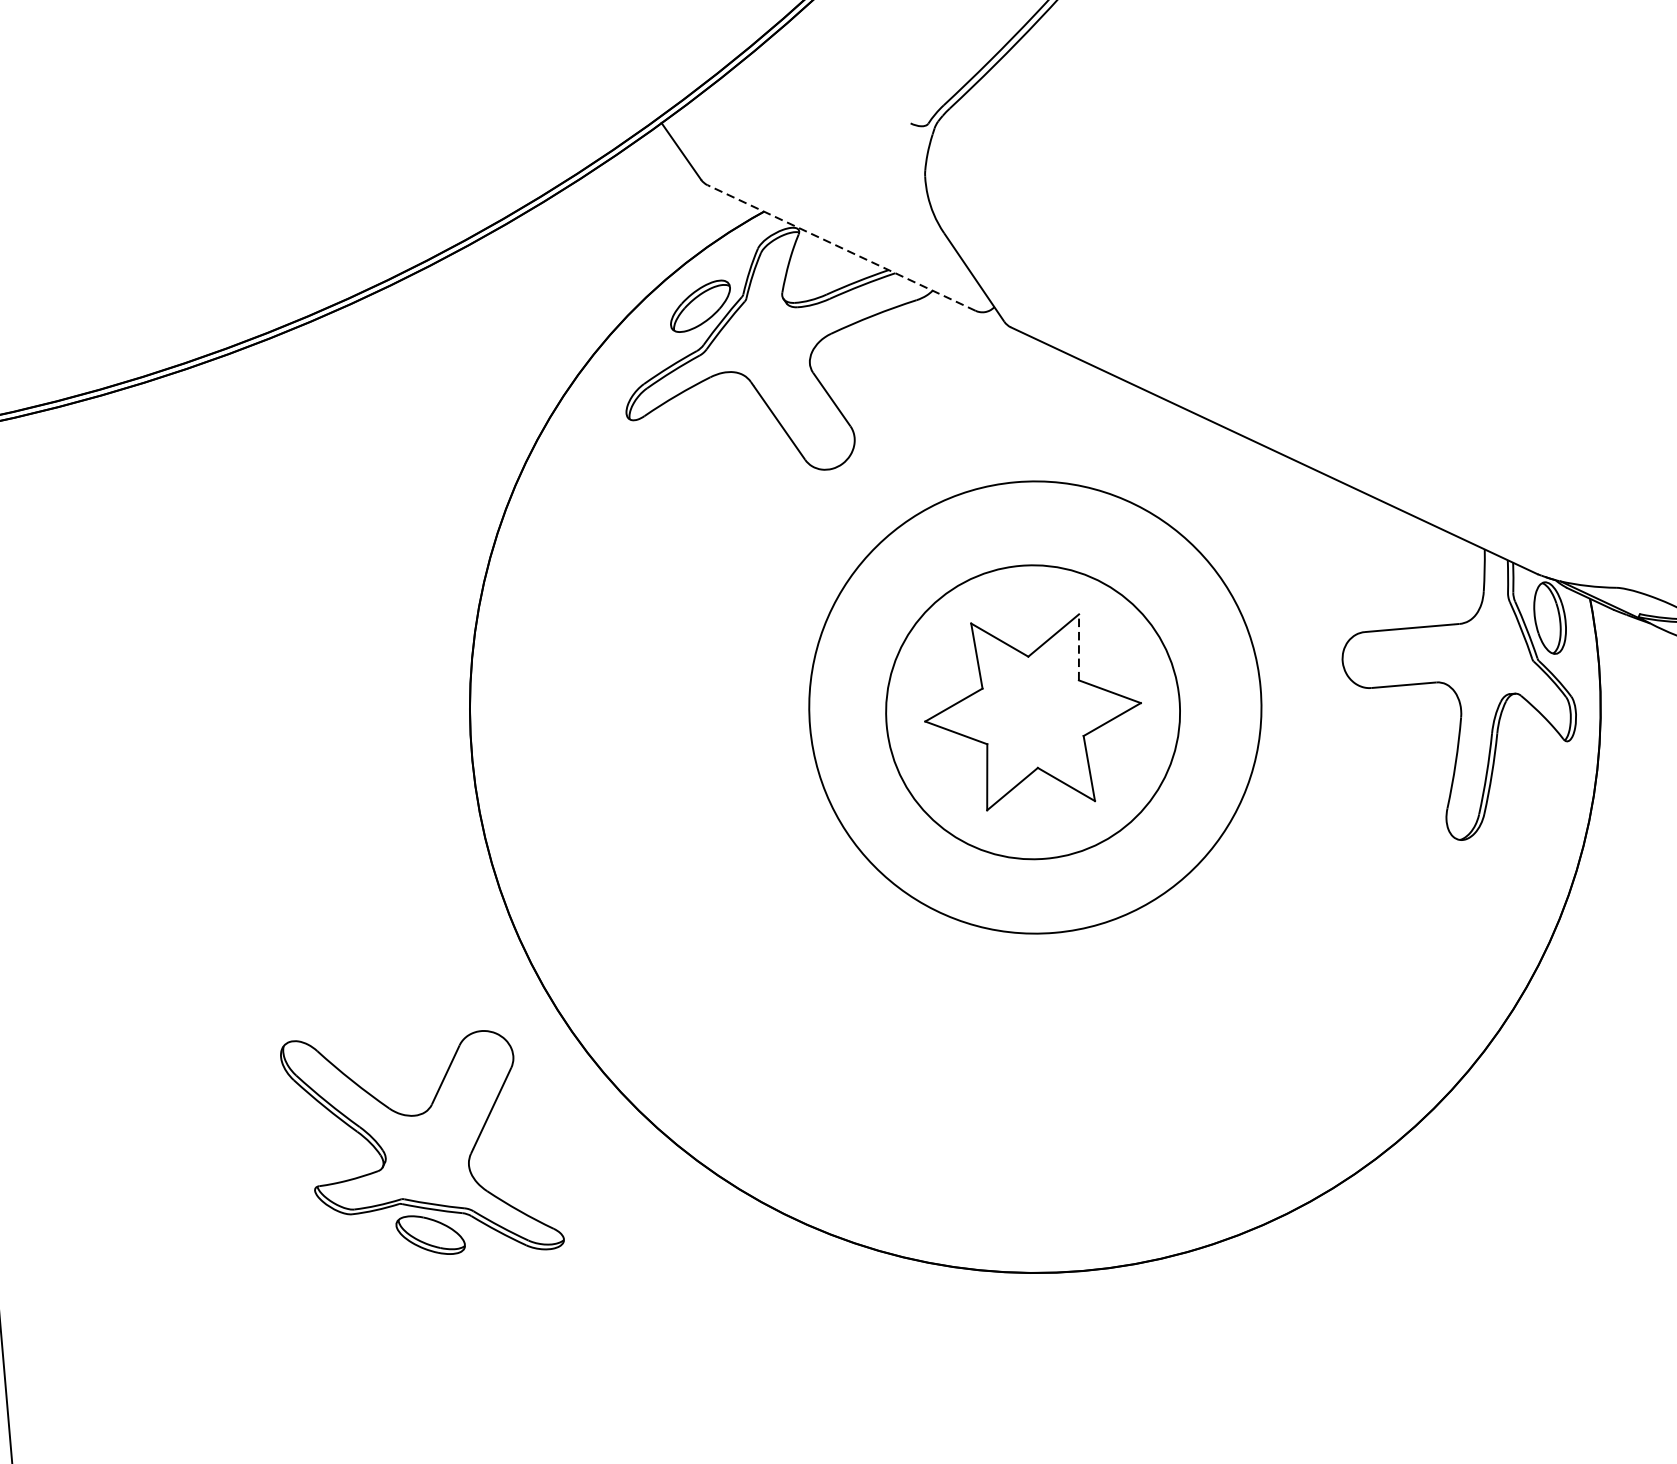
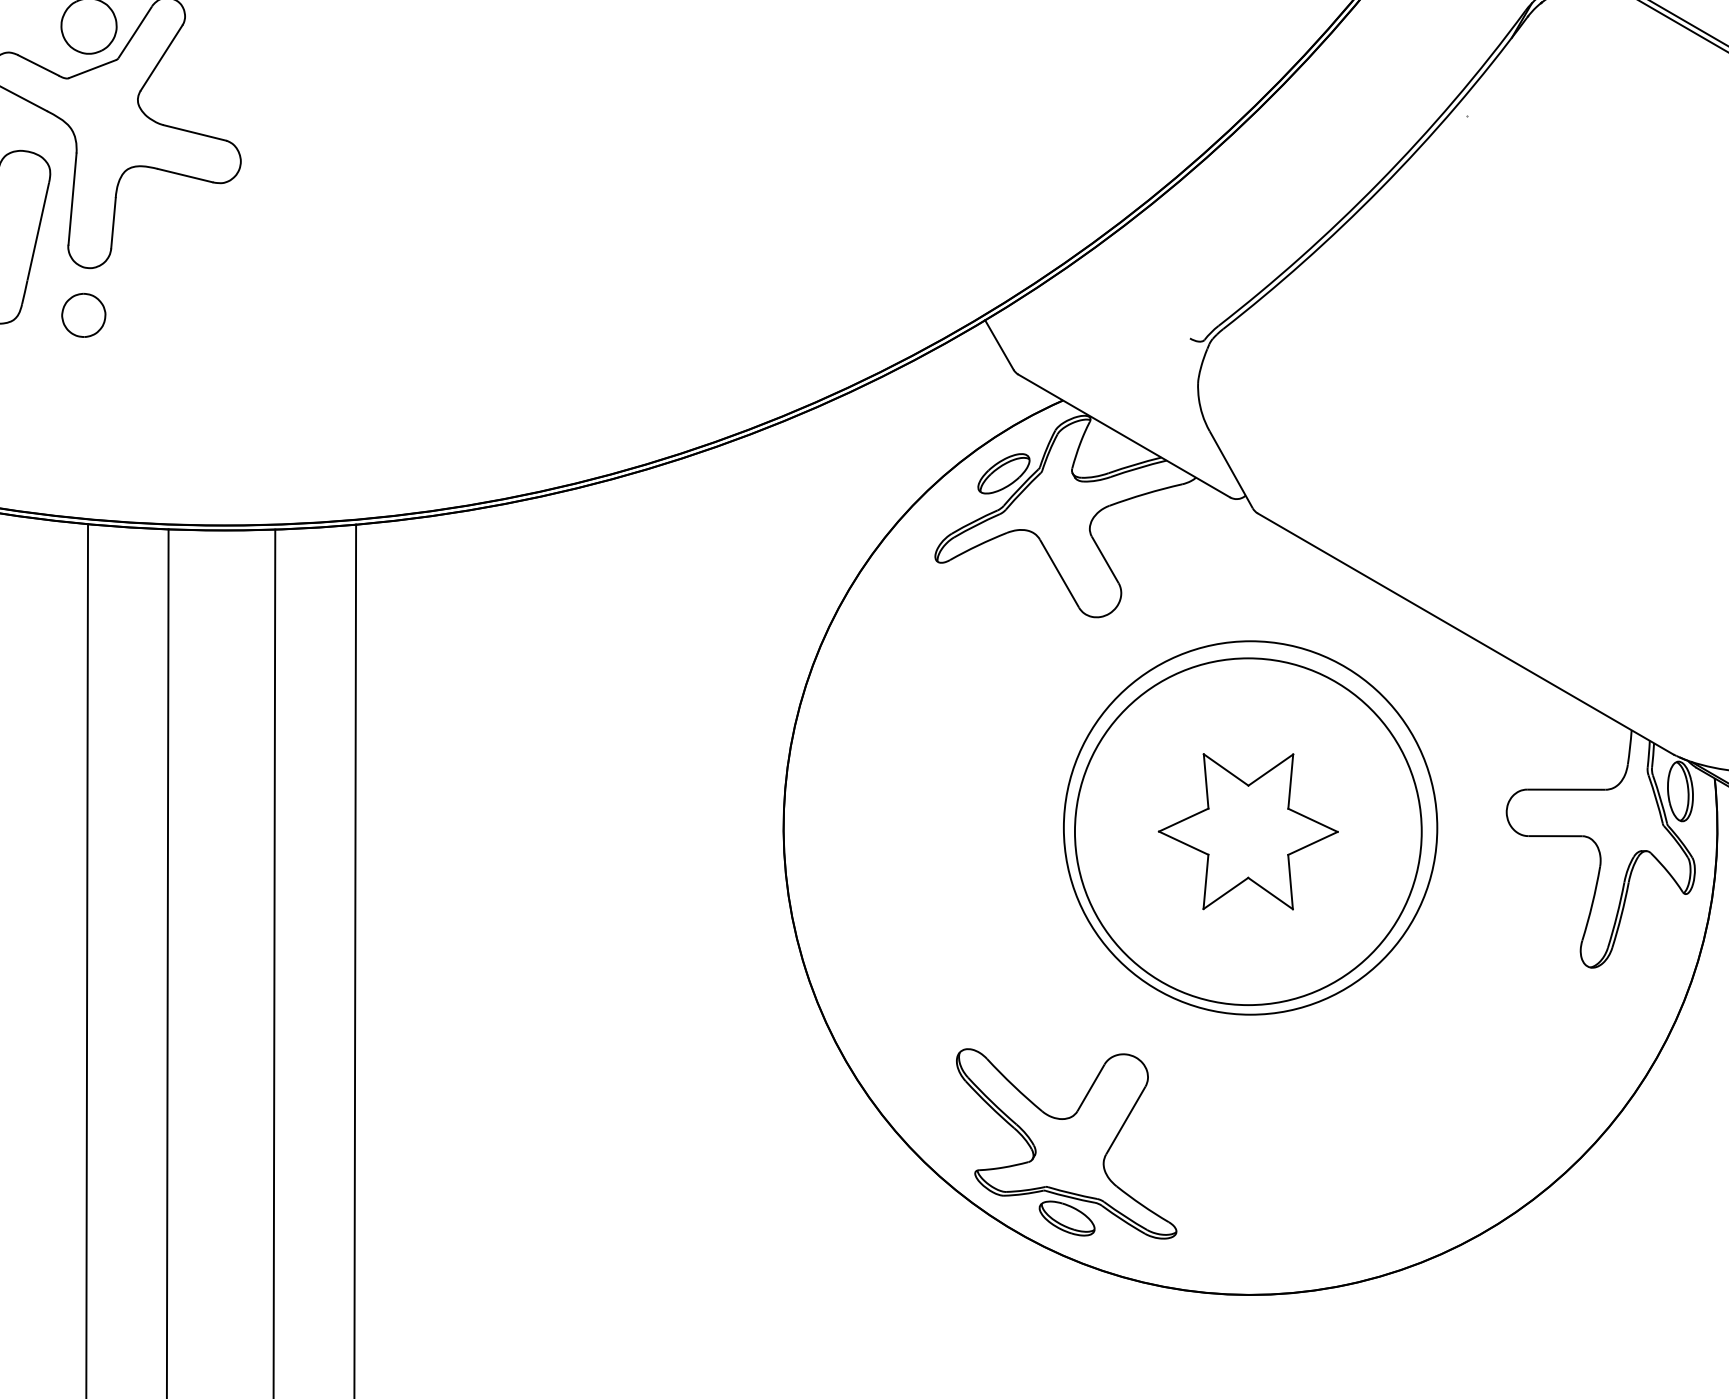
line: (840, 247) -> (1123, 435), dashed -> solid
line: (1078, 647) -> (1290, 781), dashed -> solid
circle: (1032, 712) -> (1247, 831), size x1.43
part: (422, 1144) -> (1066, 1143), moved

